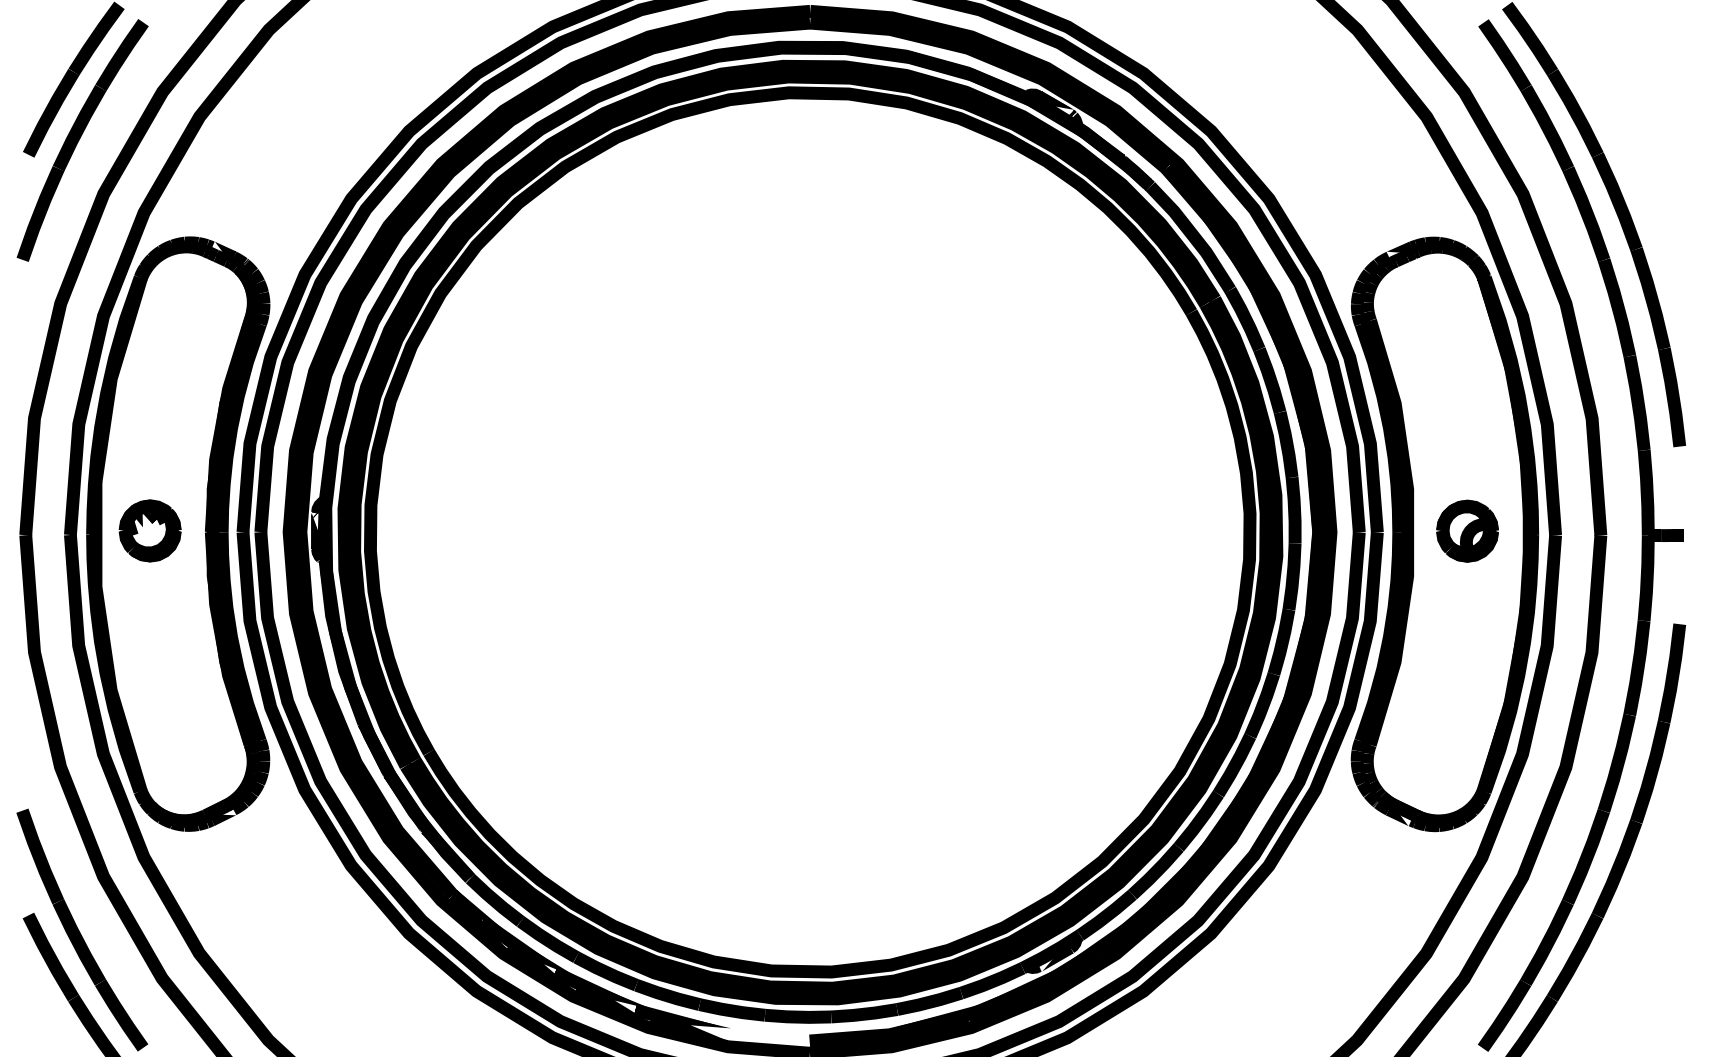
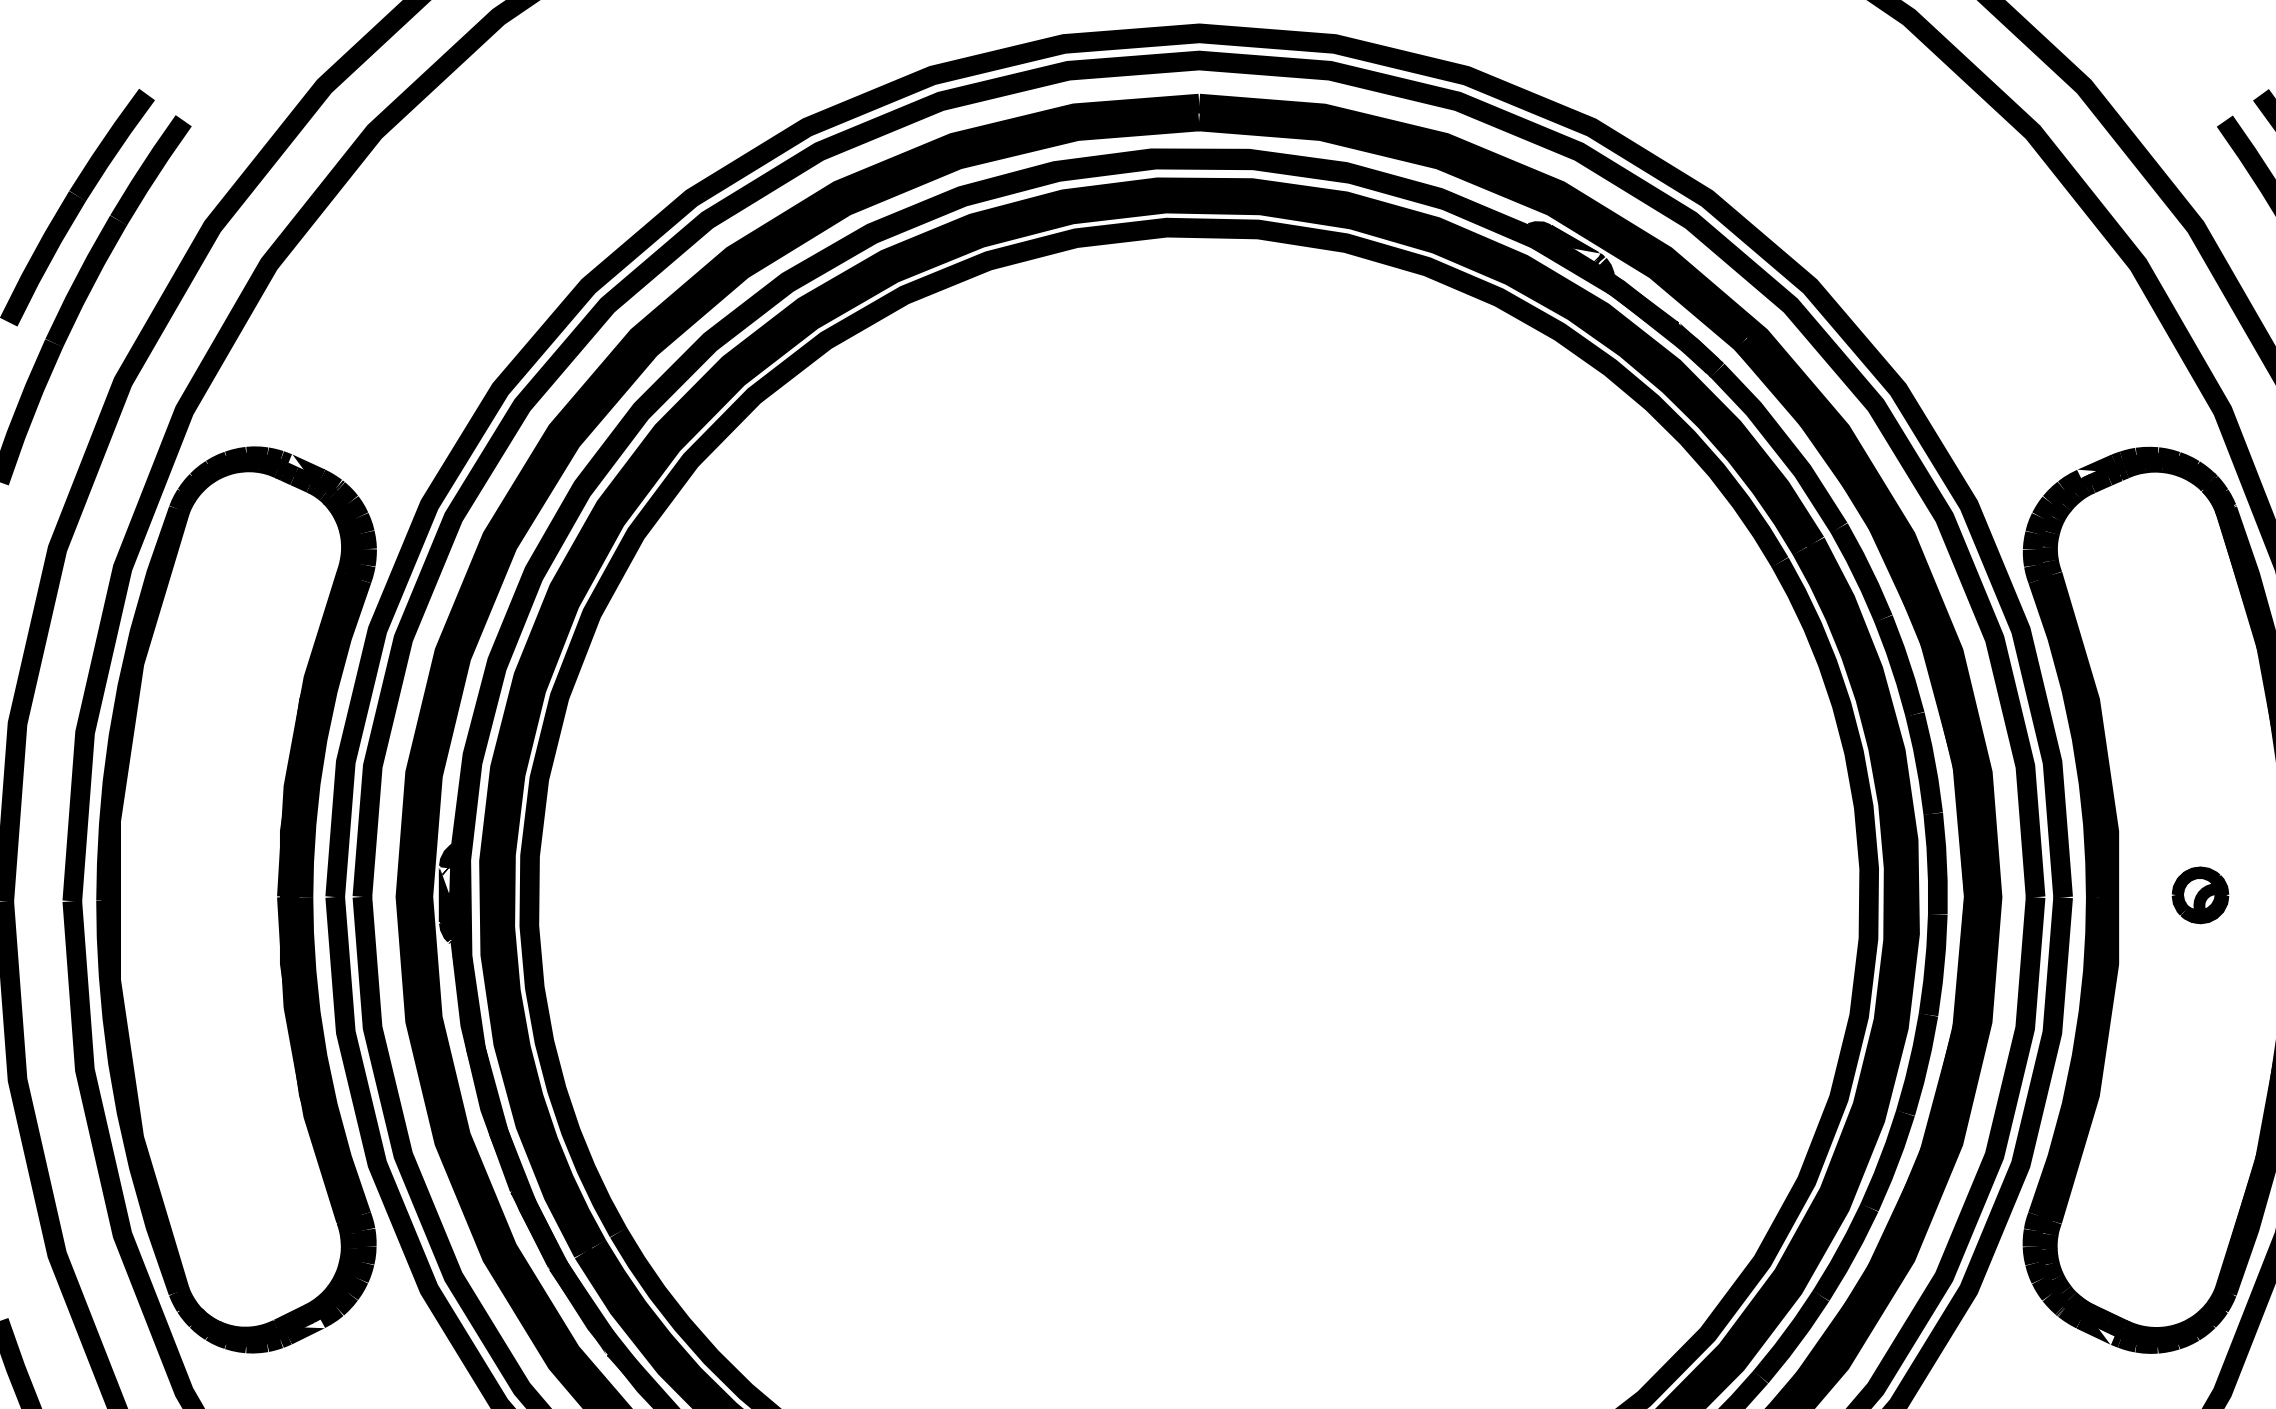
part: (149, 530) -> (192, 894), removed
part: (1467, 530) -> (2200, 894), size x0.6

